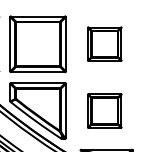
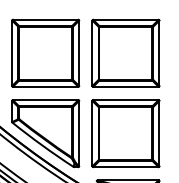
part: (104, 43) -> (125, 52), size x1.67
part: (104, 110) -> (125, 133), size x1.67

